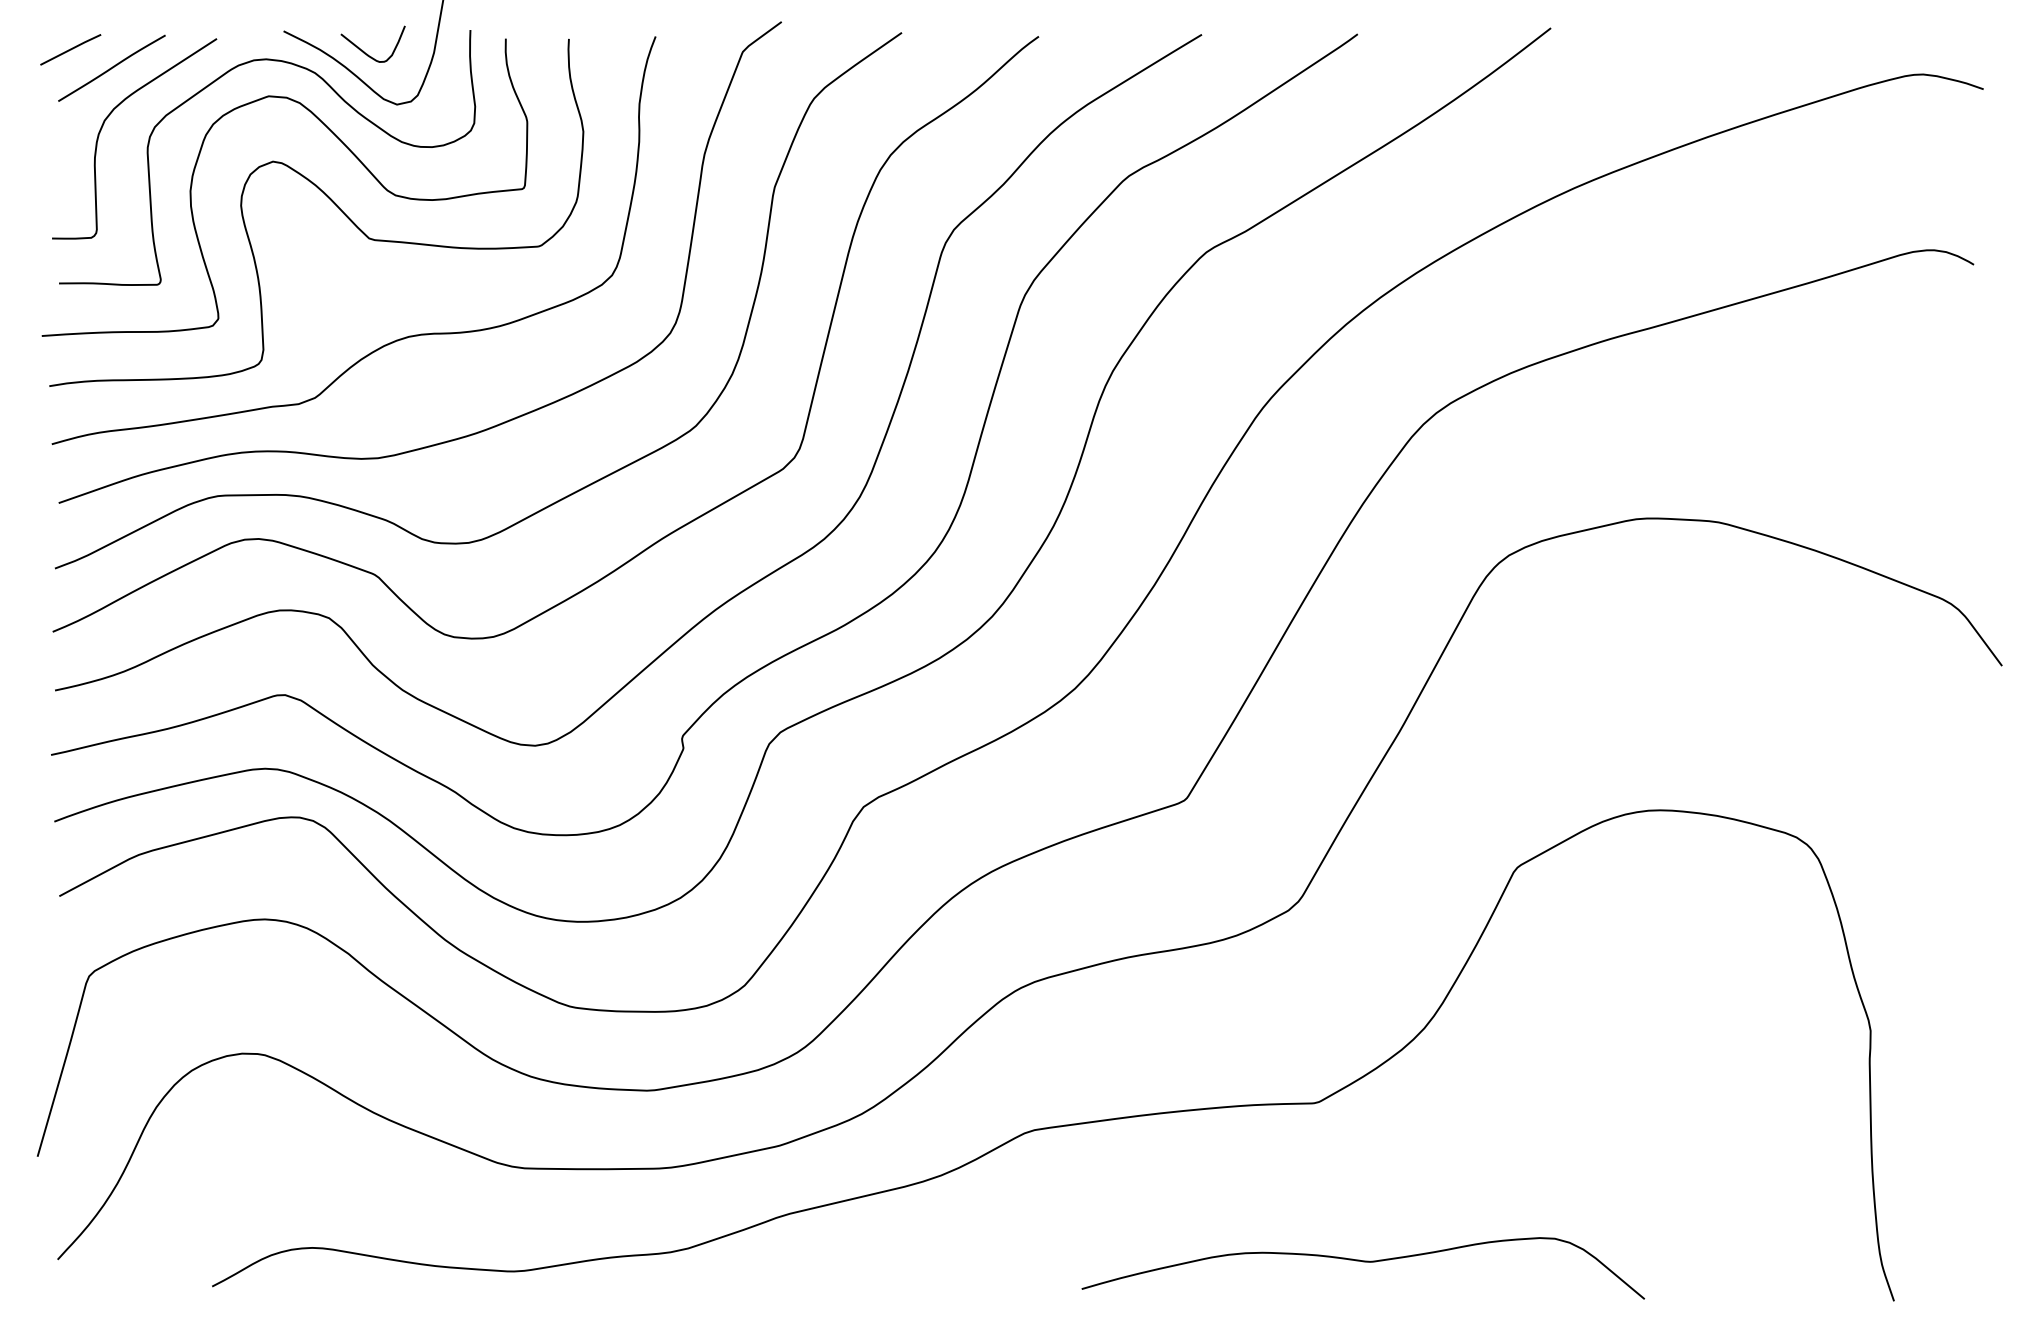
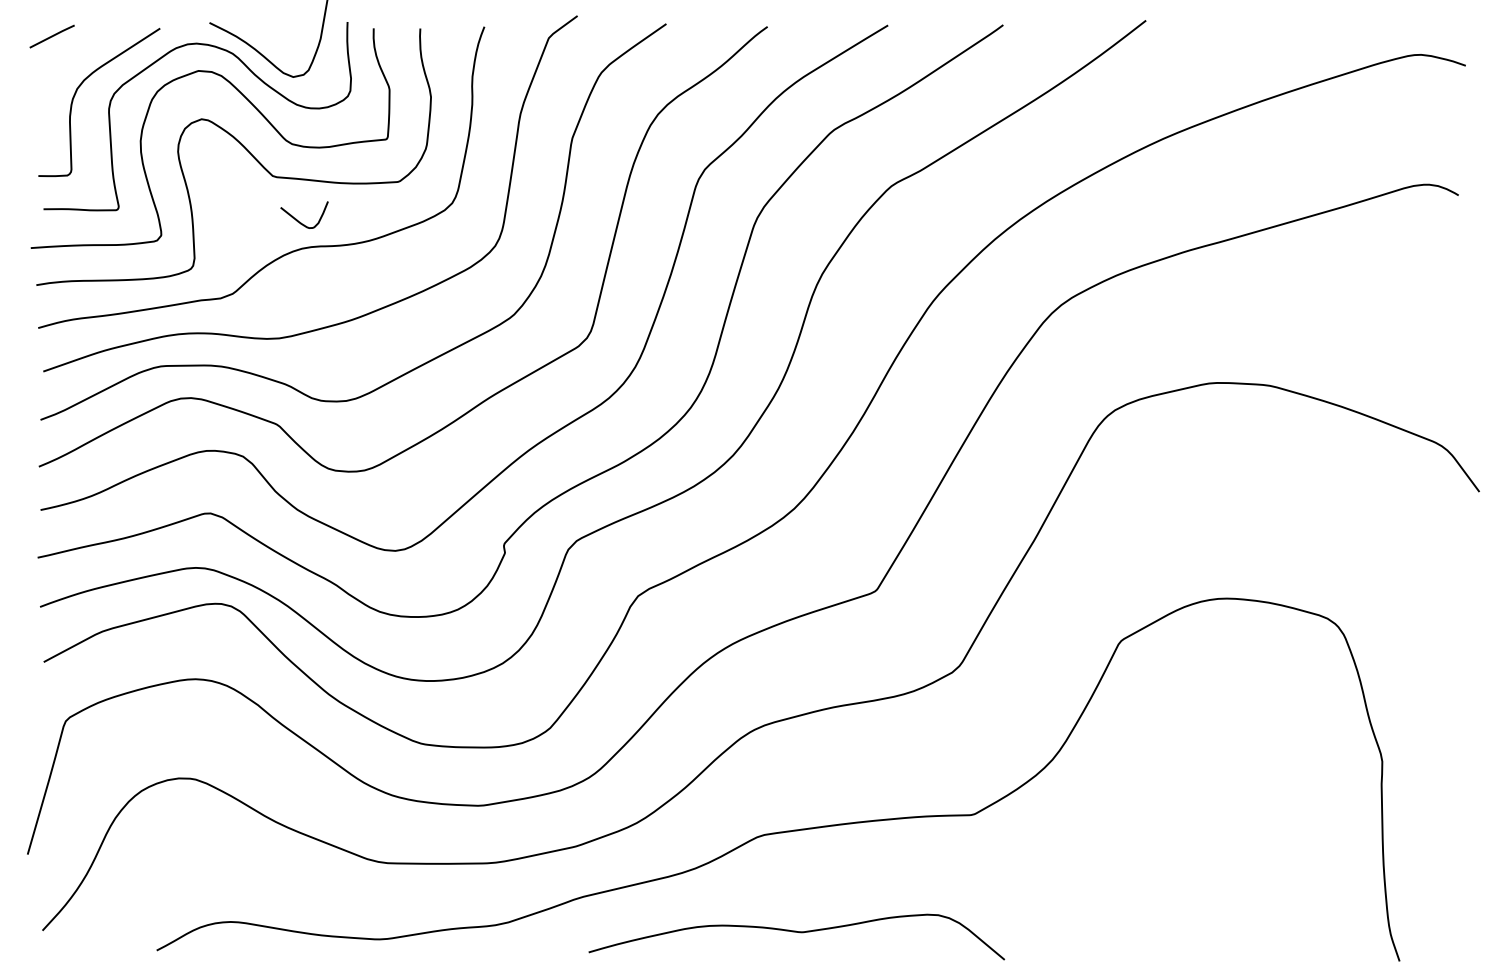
curve: (367, 53) -> (300, 221), moved
curve: (111, 67) -> (82, 49), removed
curve: (1363, 1262) -> (796, 932), moved

